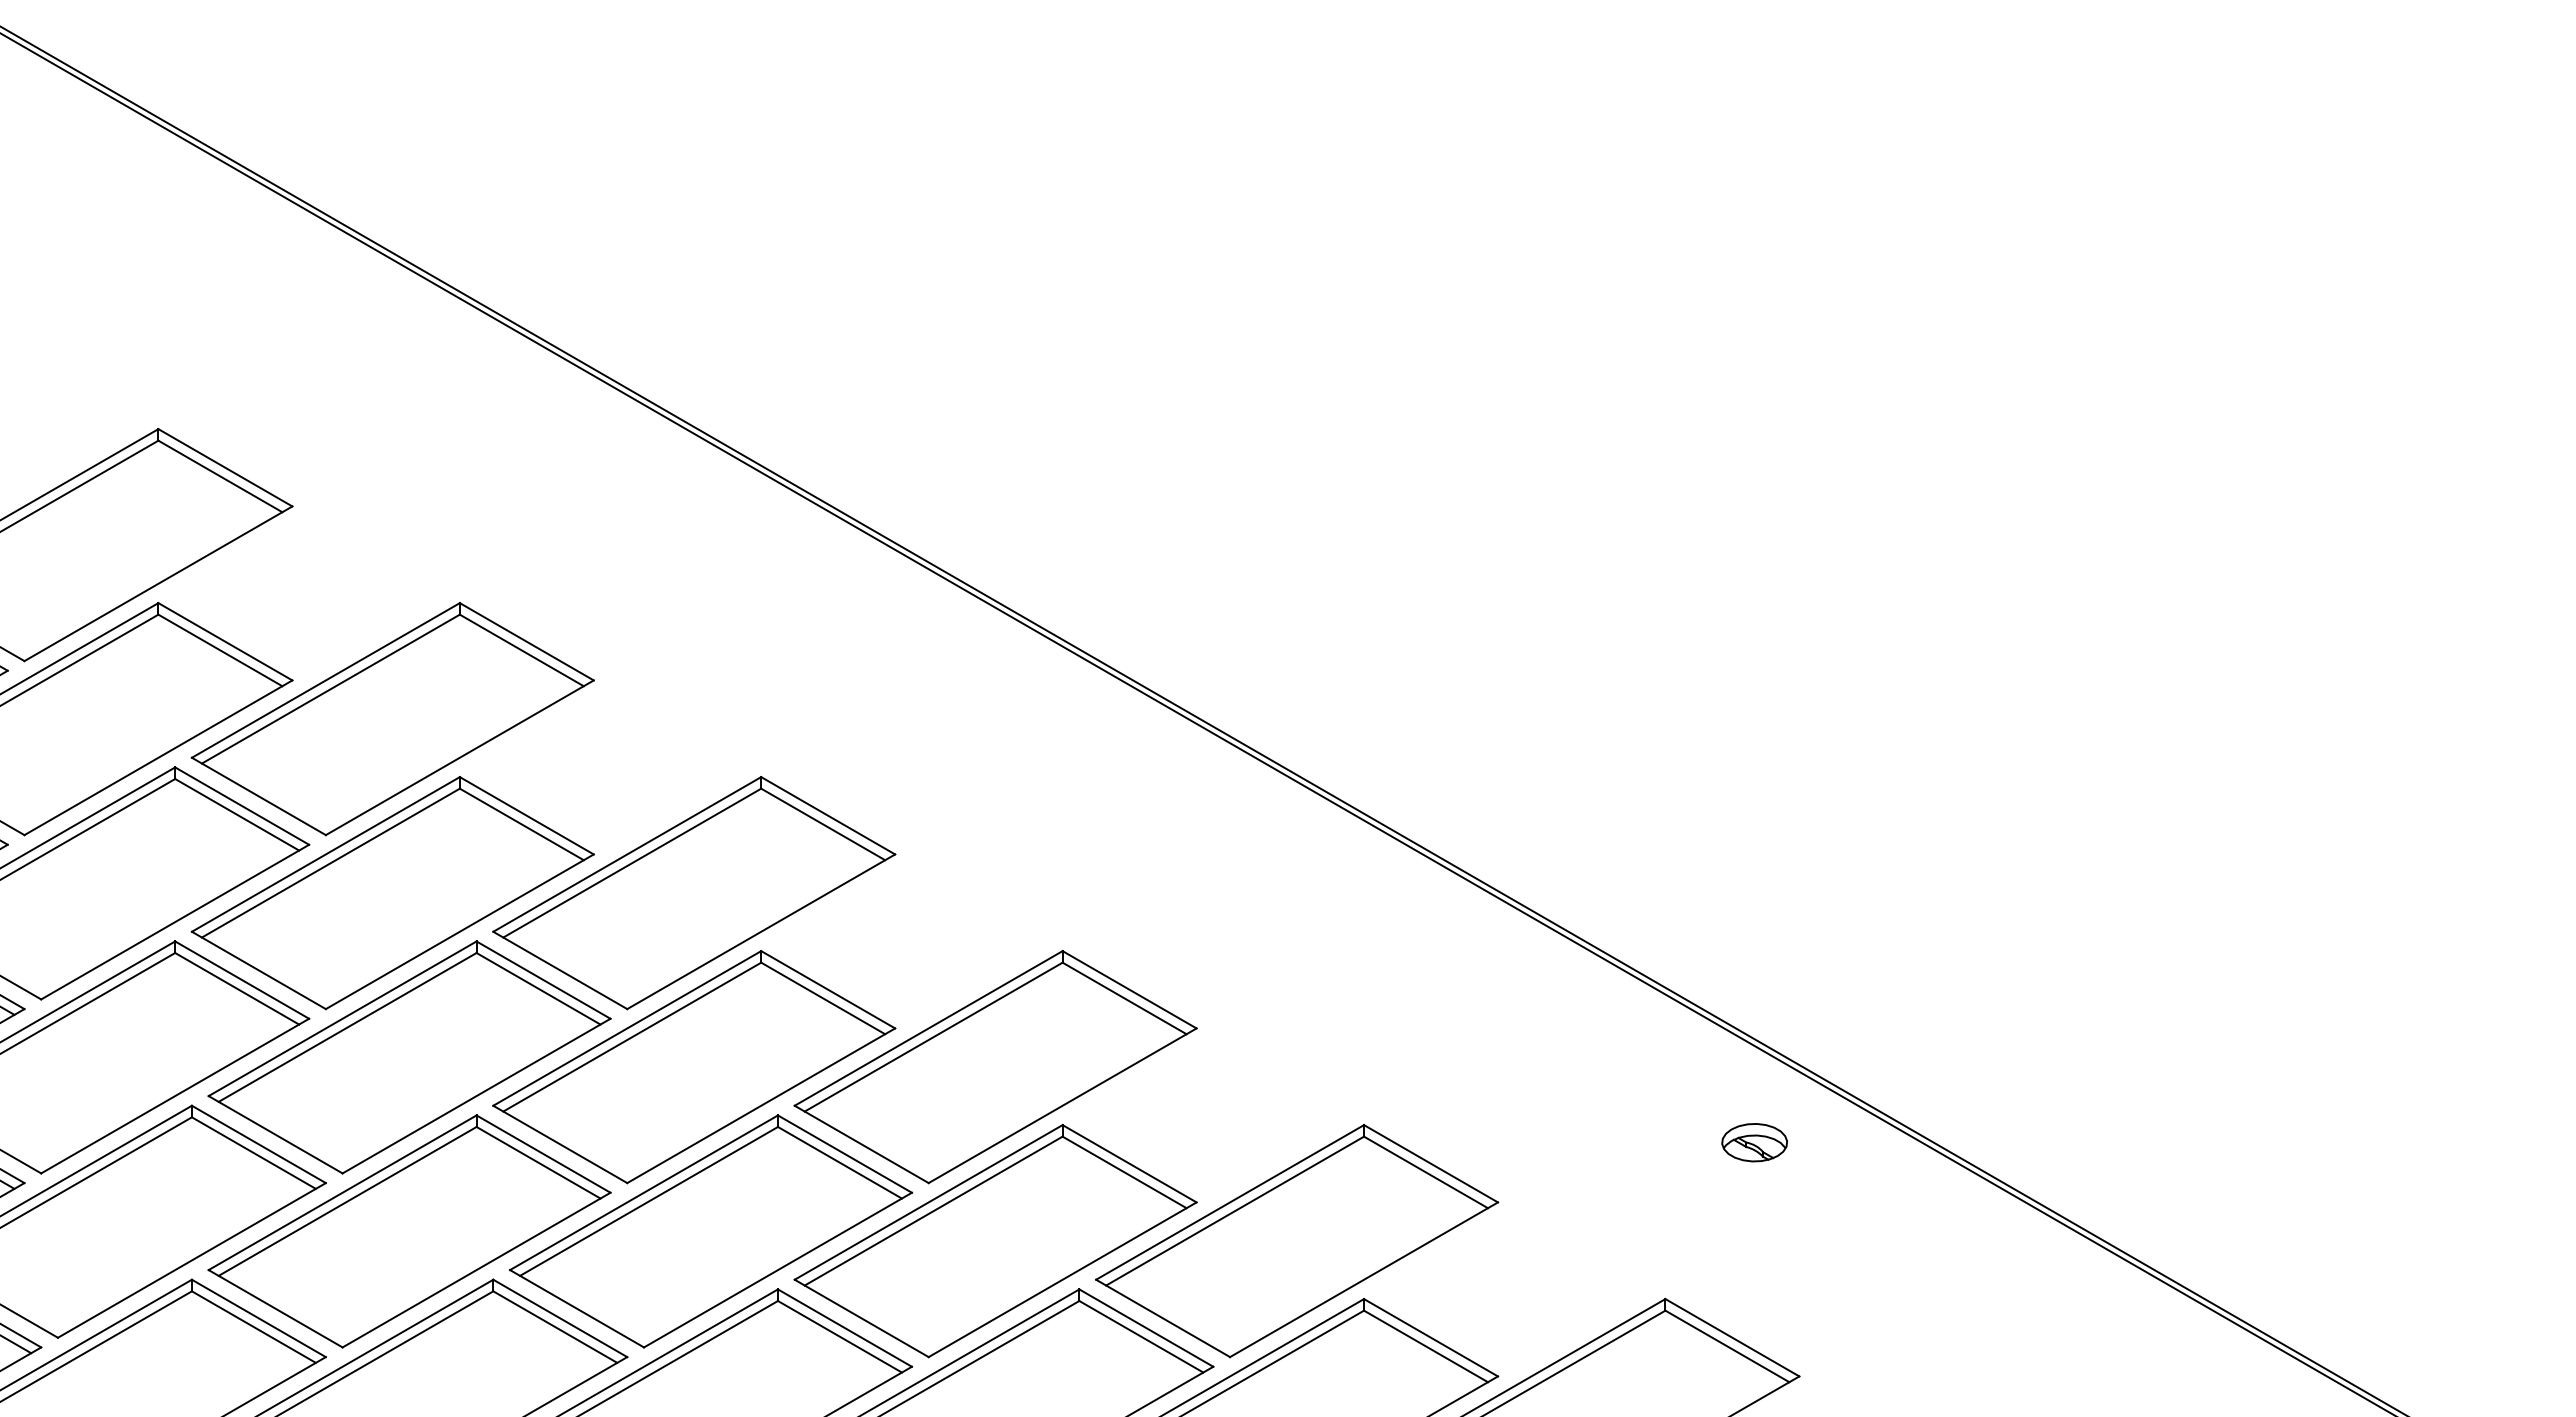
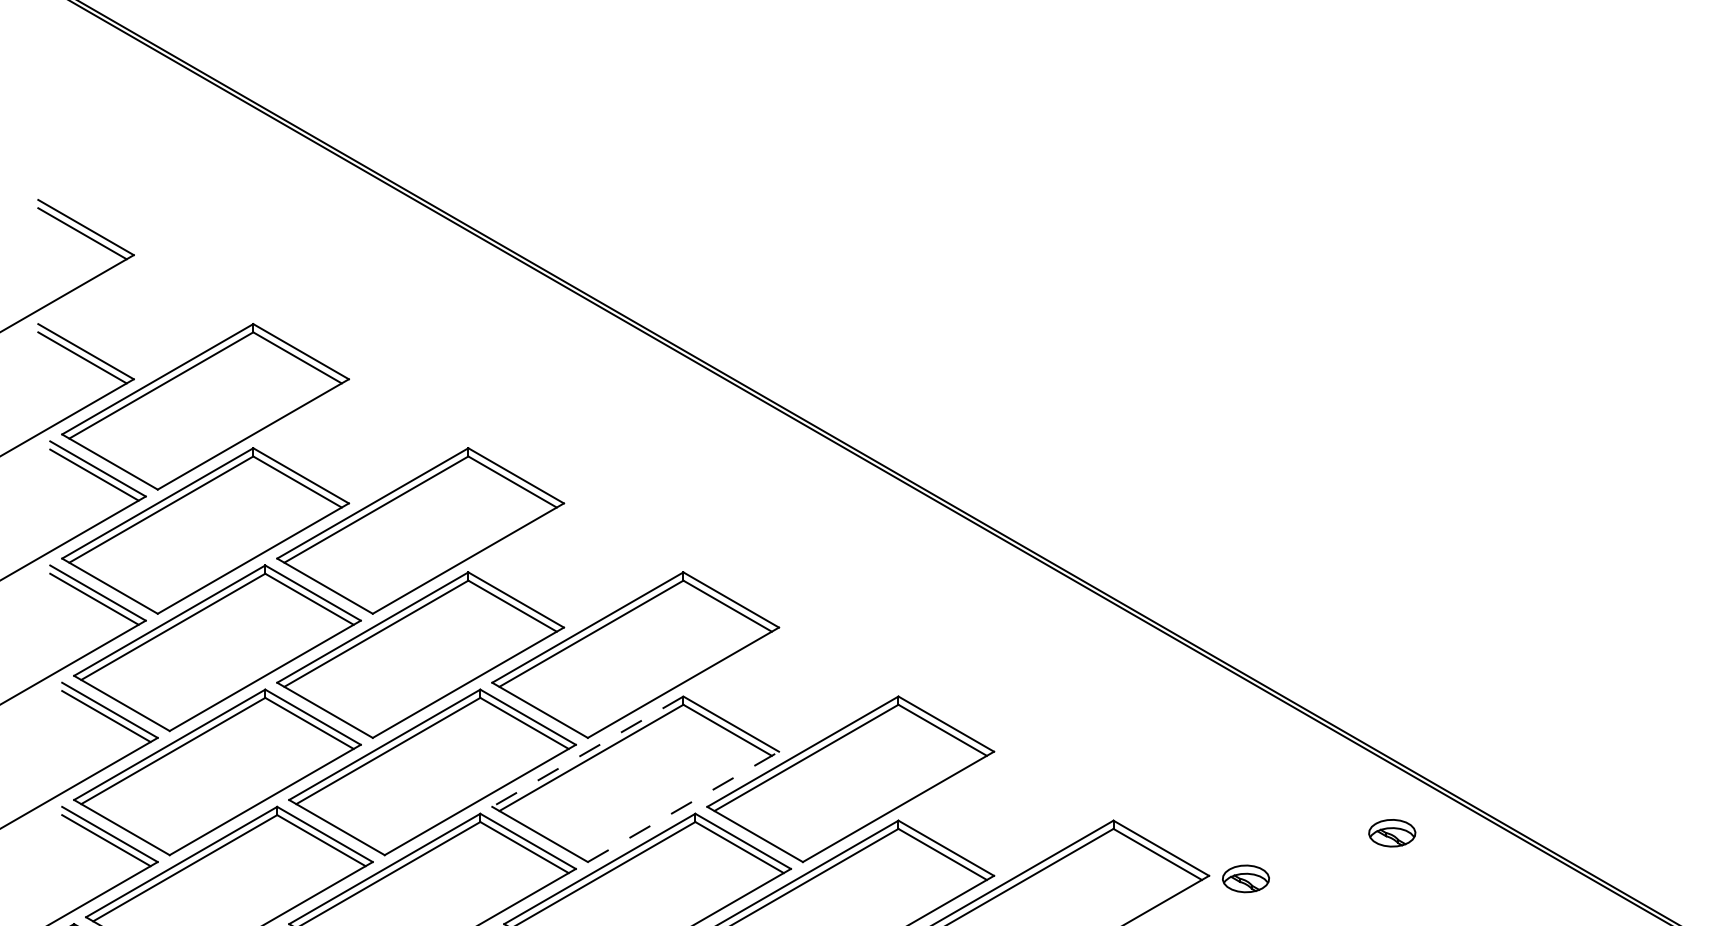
line: (627, 1028) -> (588, 751), solid -> dashed
line: (761, 1105) -> (683, 806), solid -> dashed
part: (1549, 1206) -> (1245, 878), added

